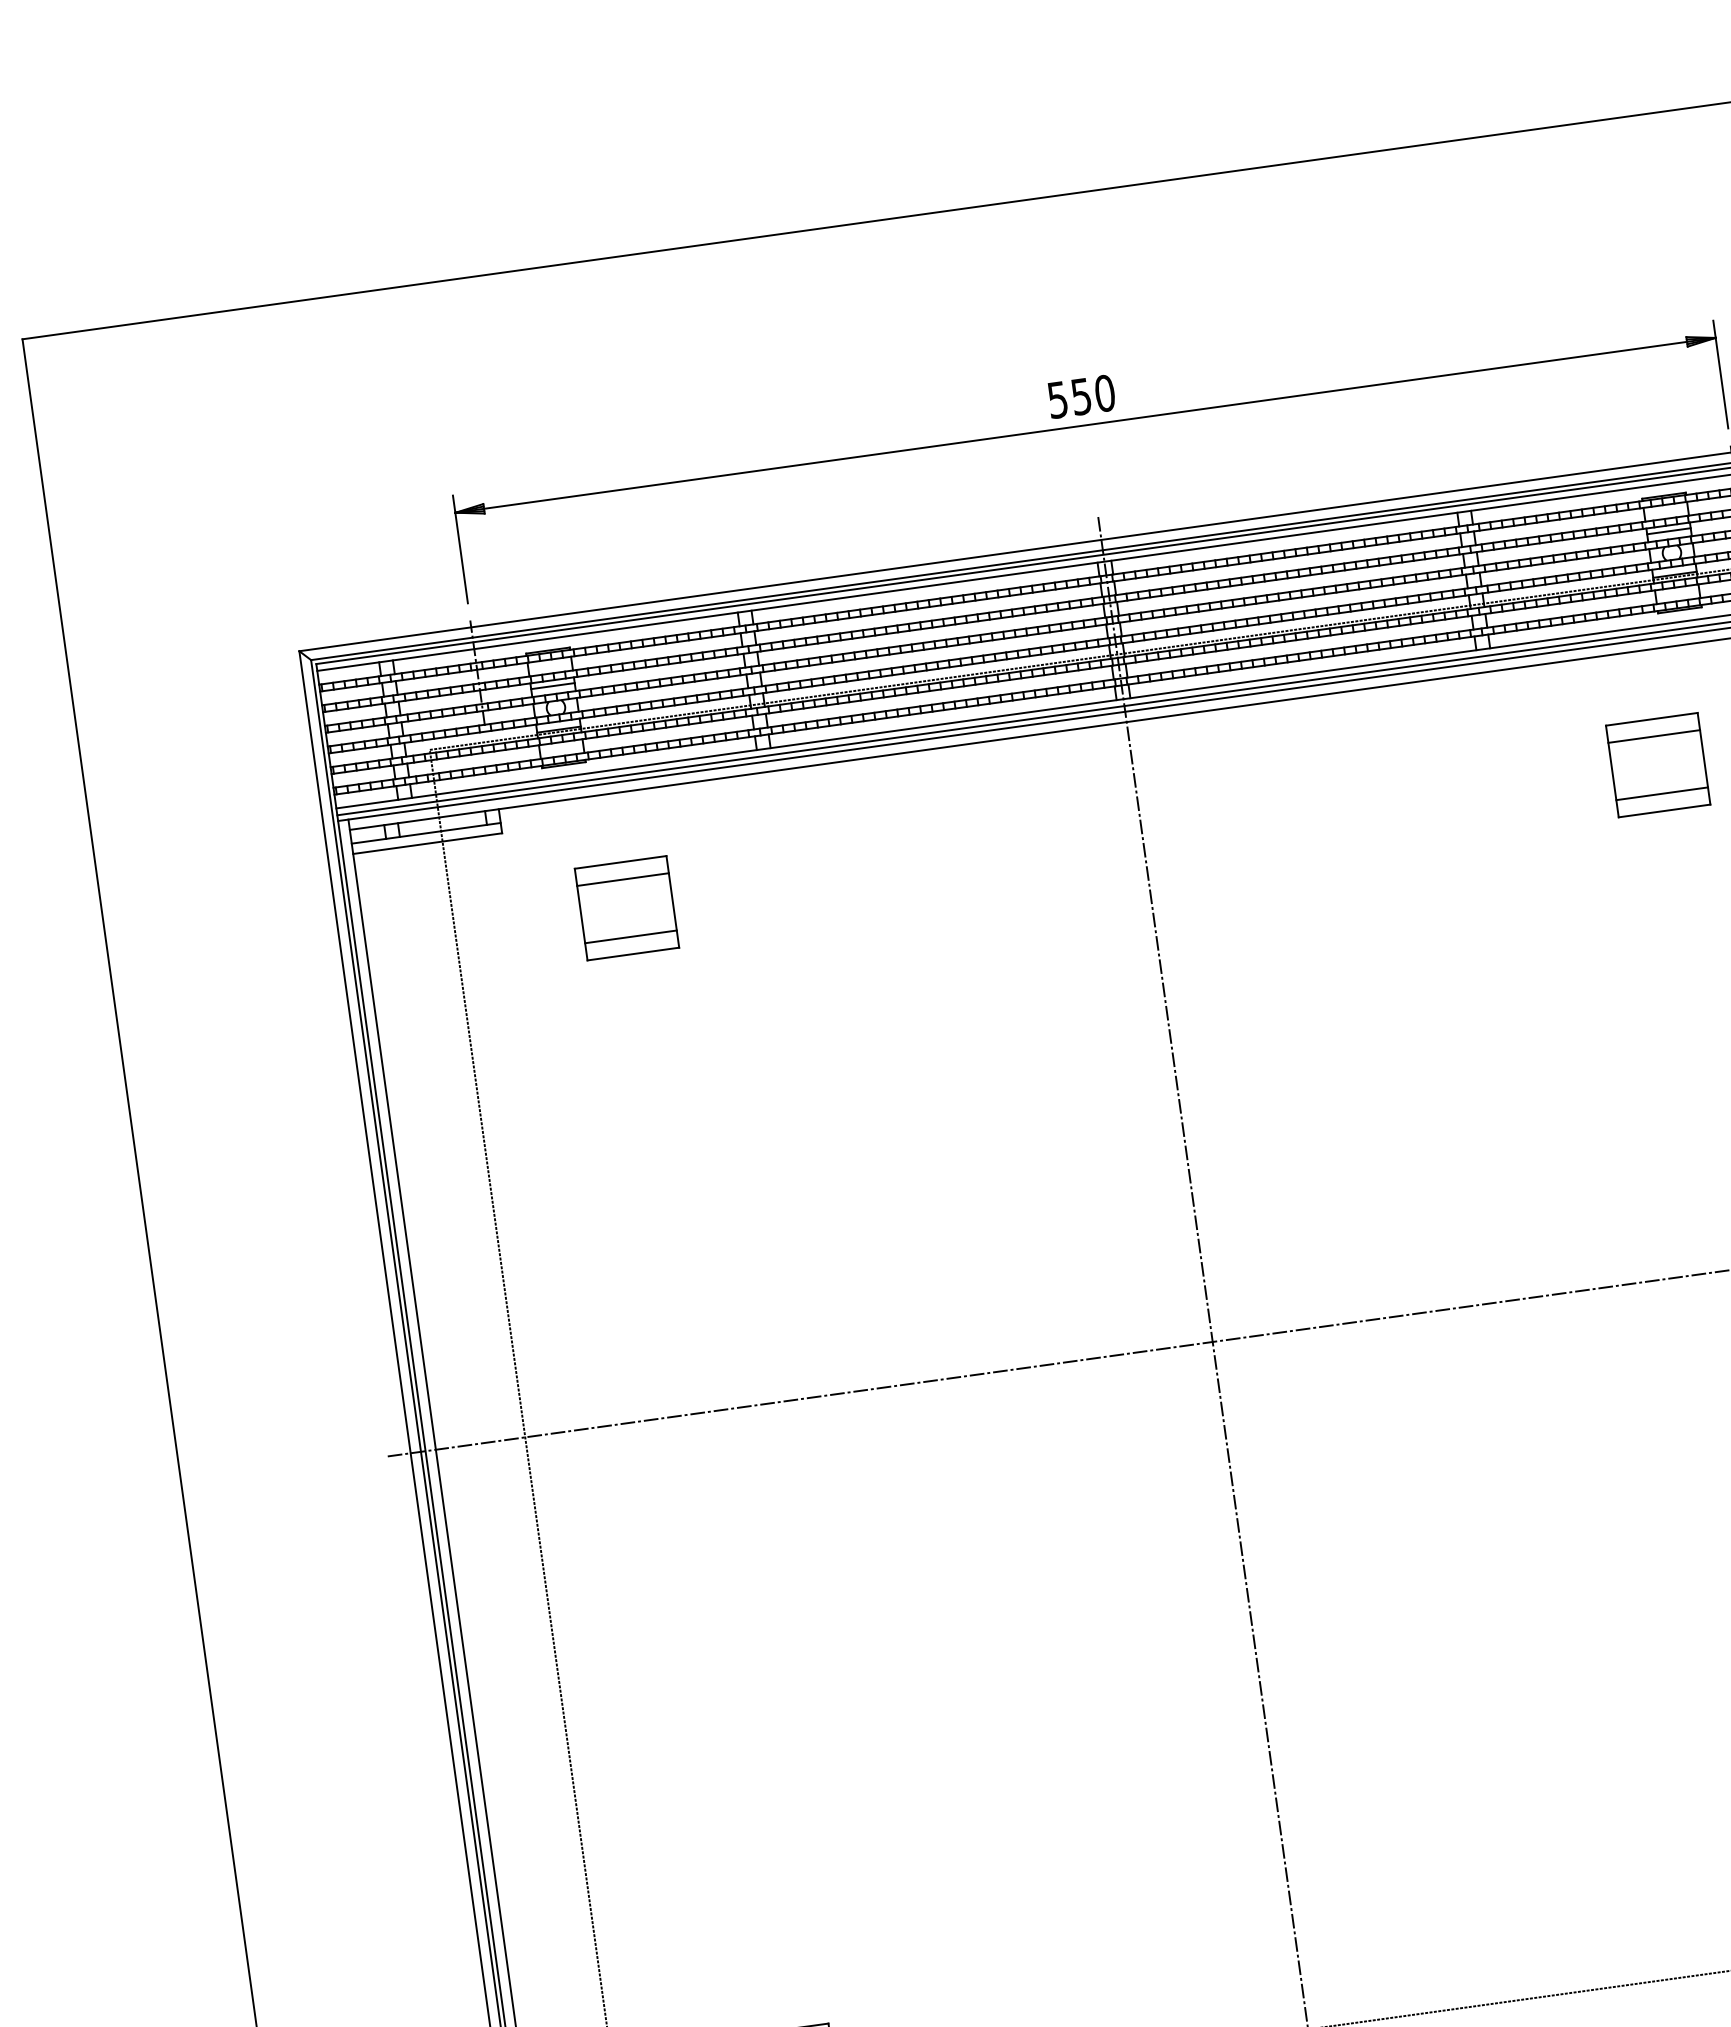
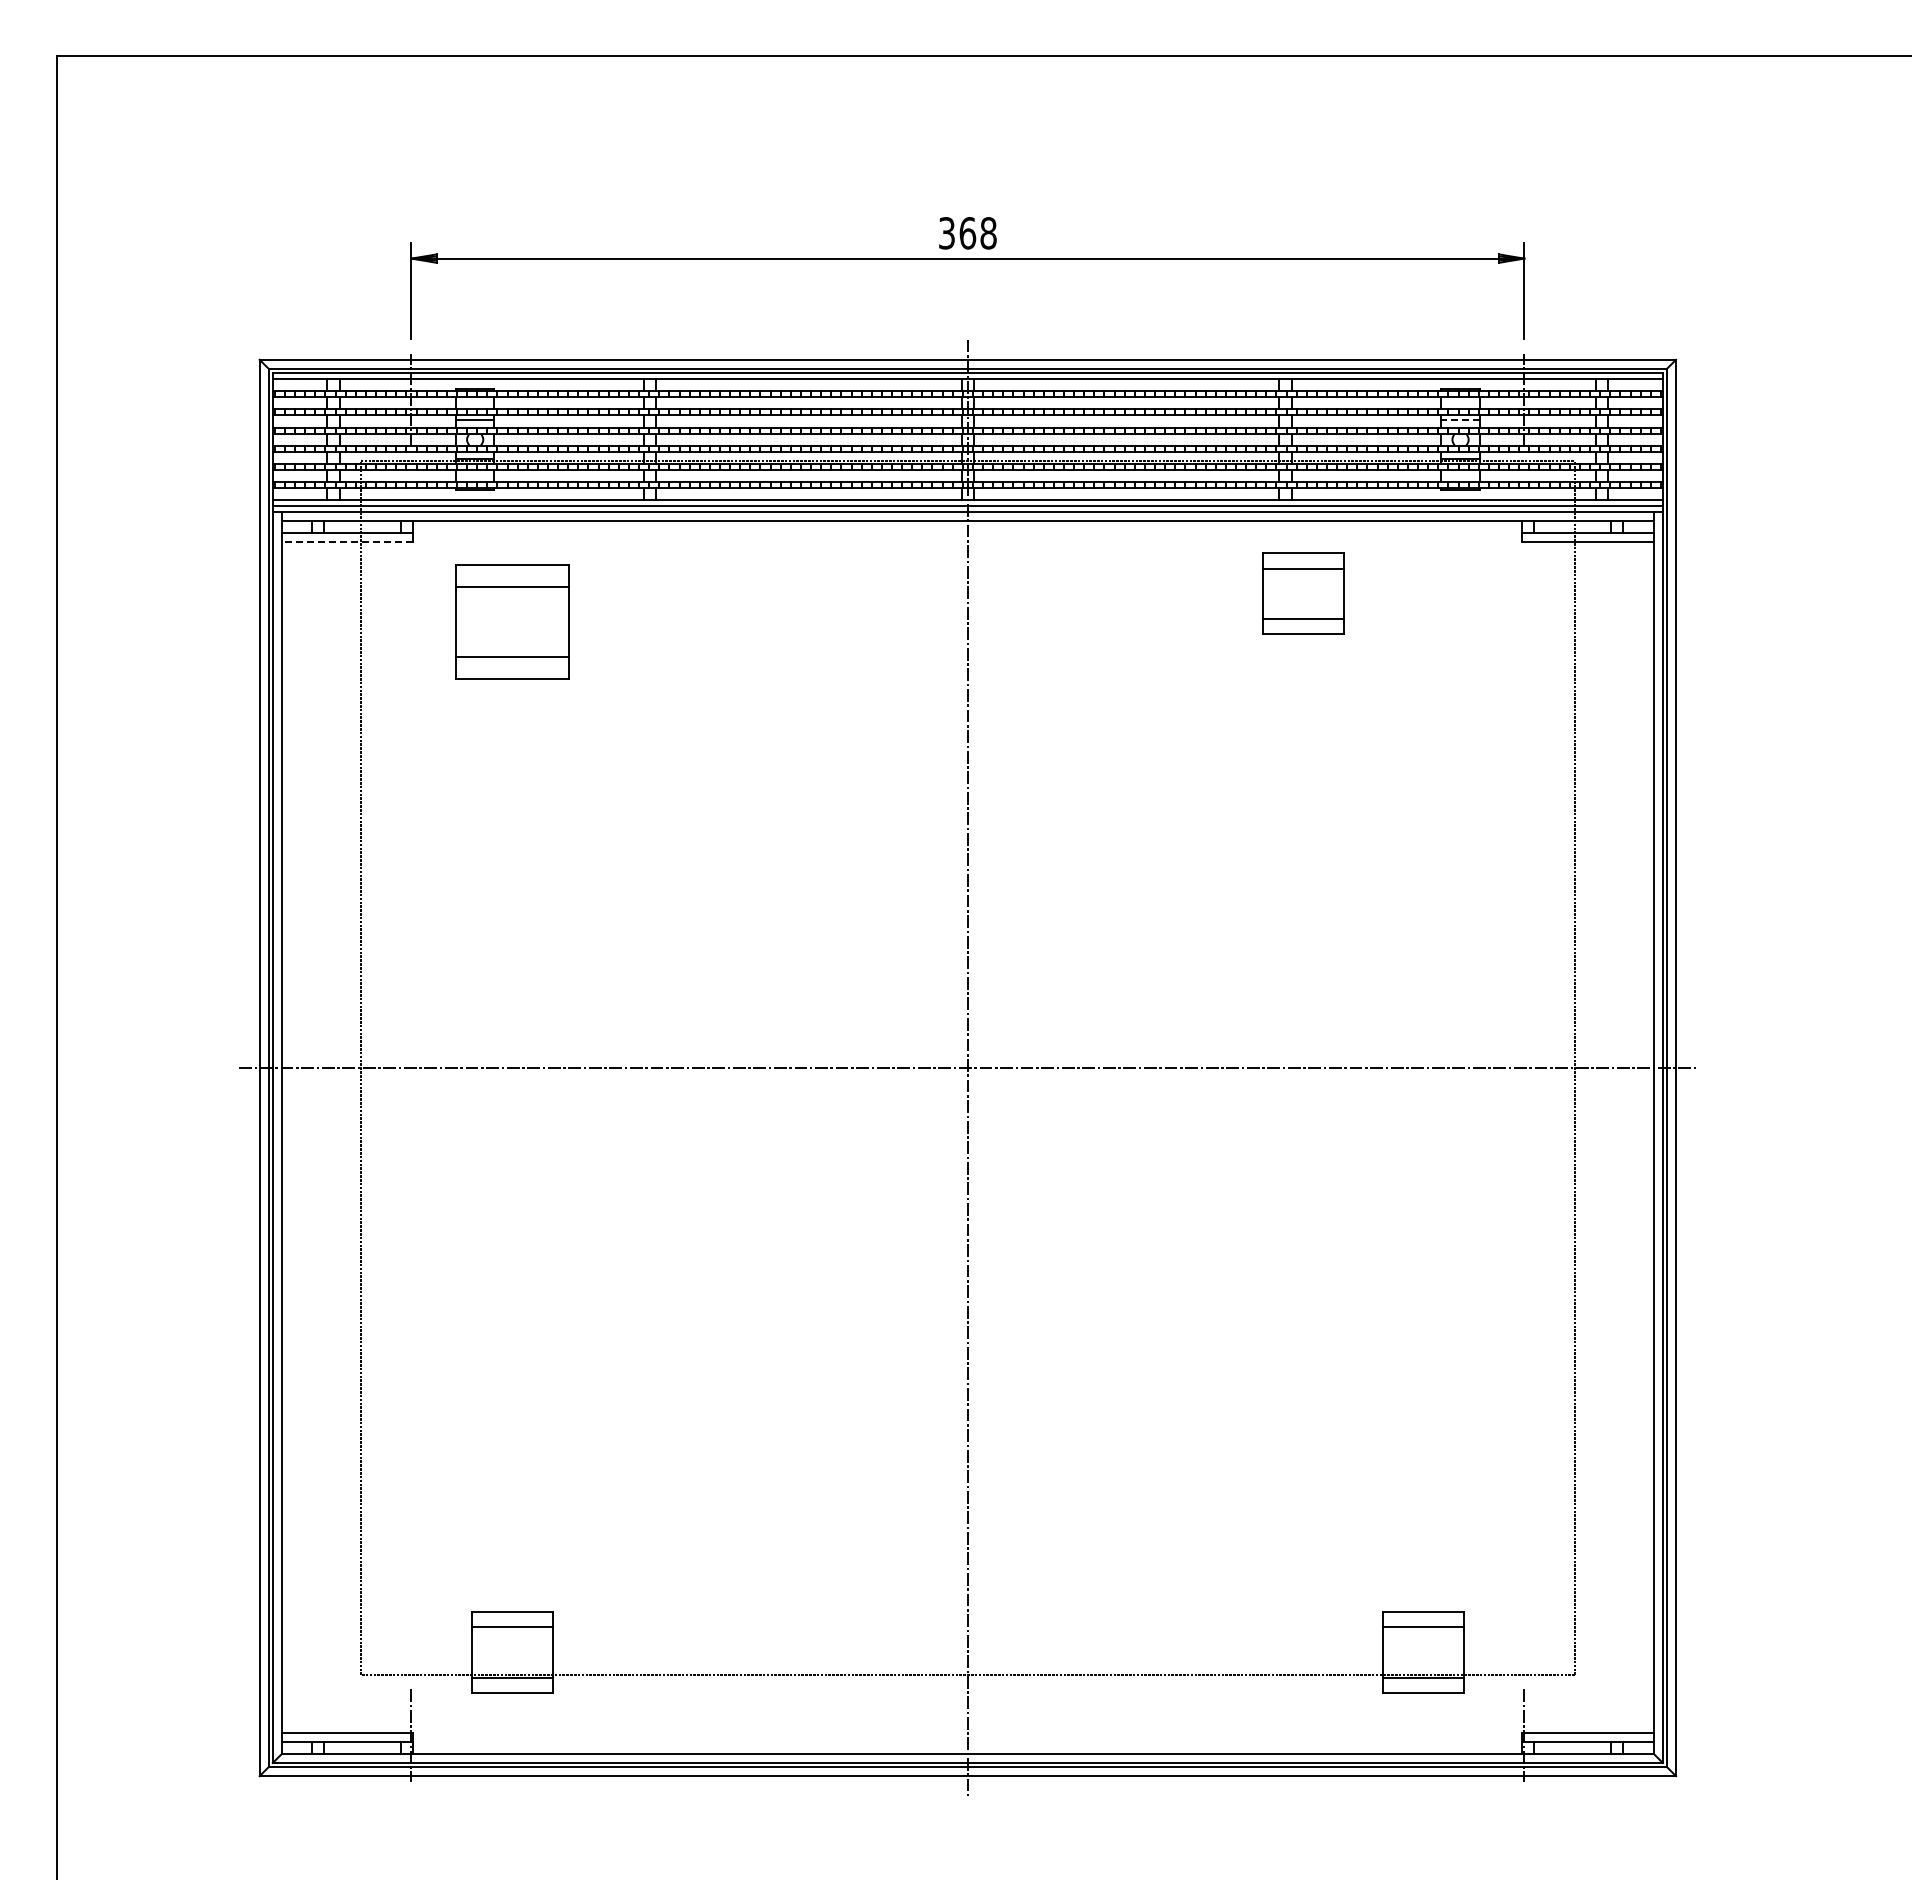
text: (1081, 396) -> (967, 233), 550 -> 368
line: (1668, 531) -> (1460, 420), solid -> dashed
part: (1658, 764) -> (1303, 593), moved
line: (427, 843) -> (347, 541), solid -> dashed
part: (626, 907) -> (512, 621), size x1.4

